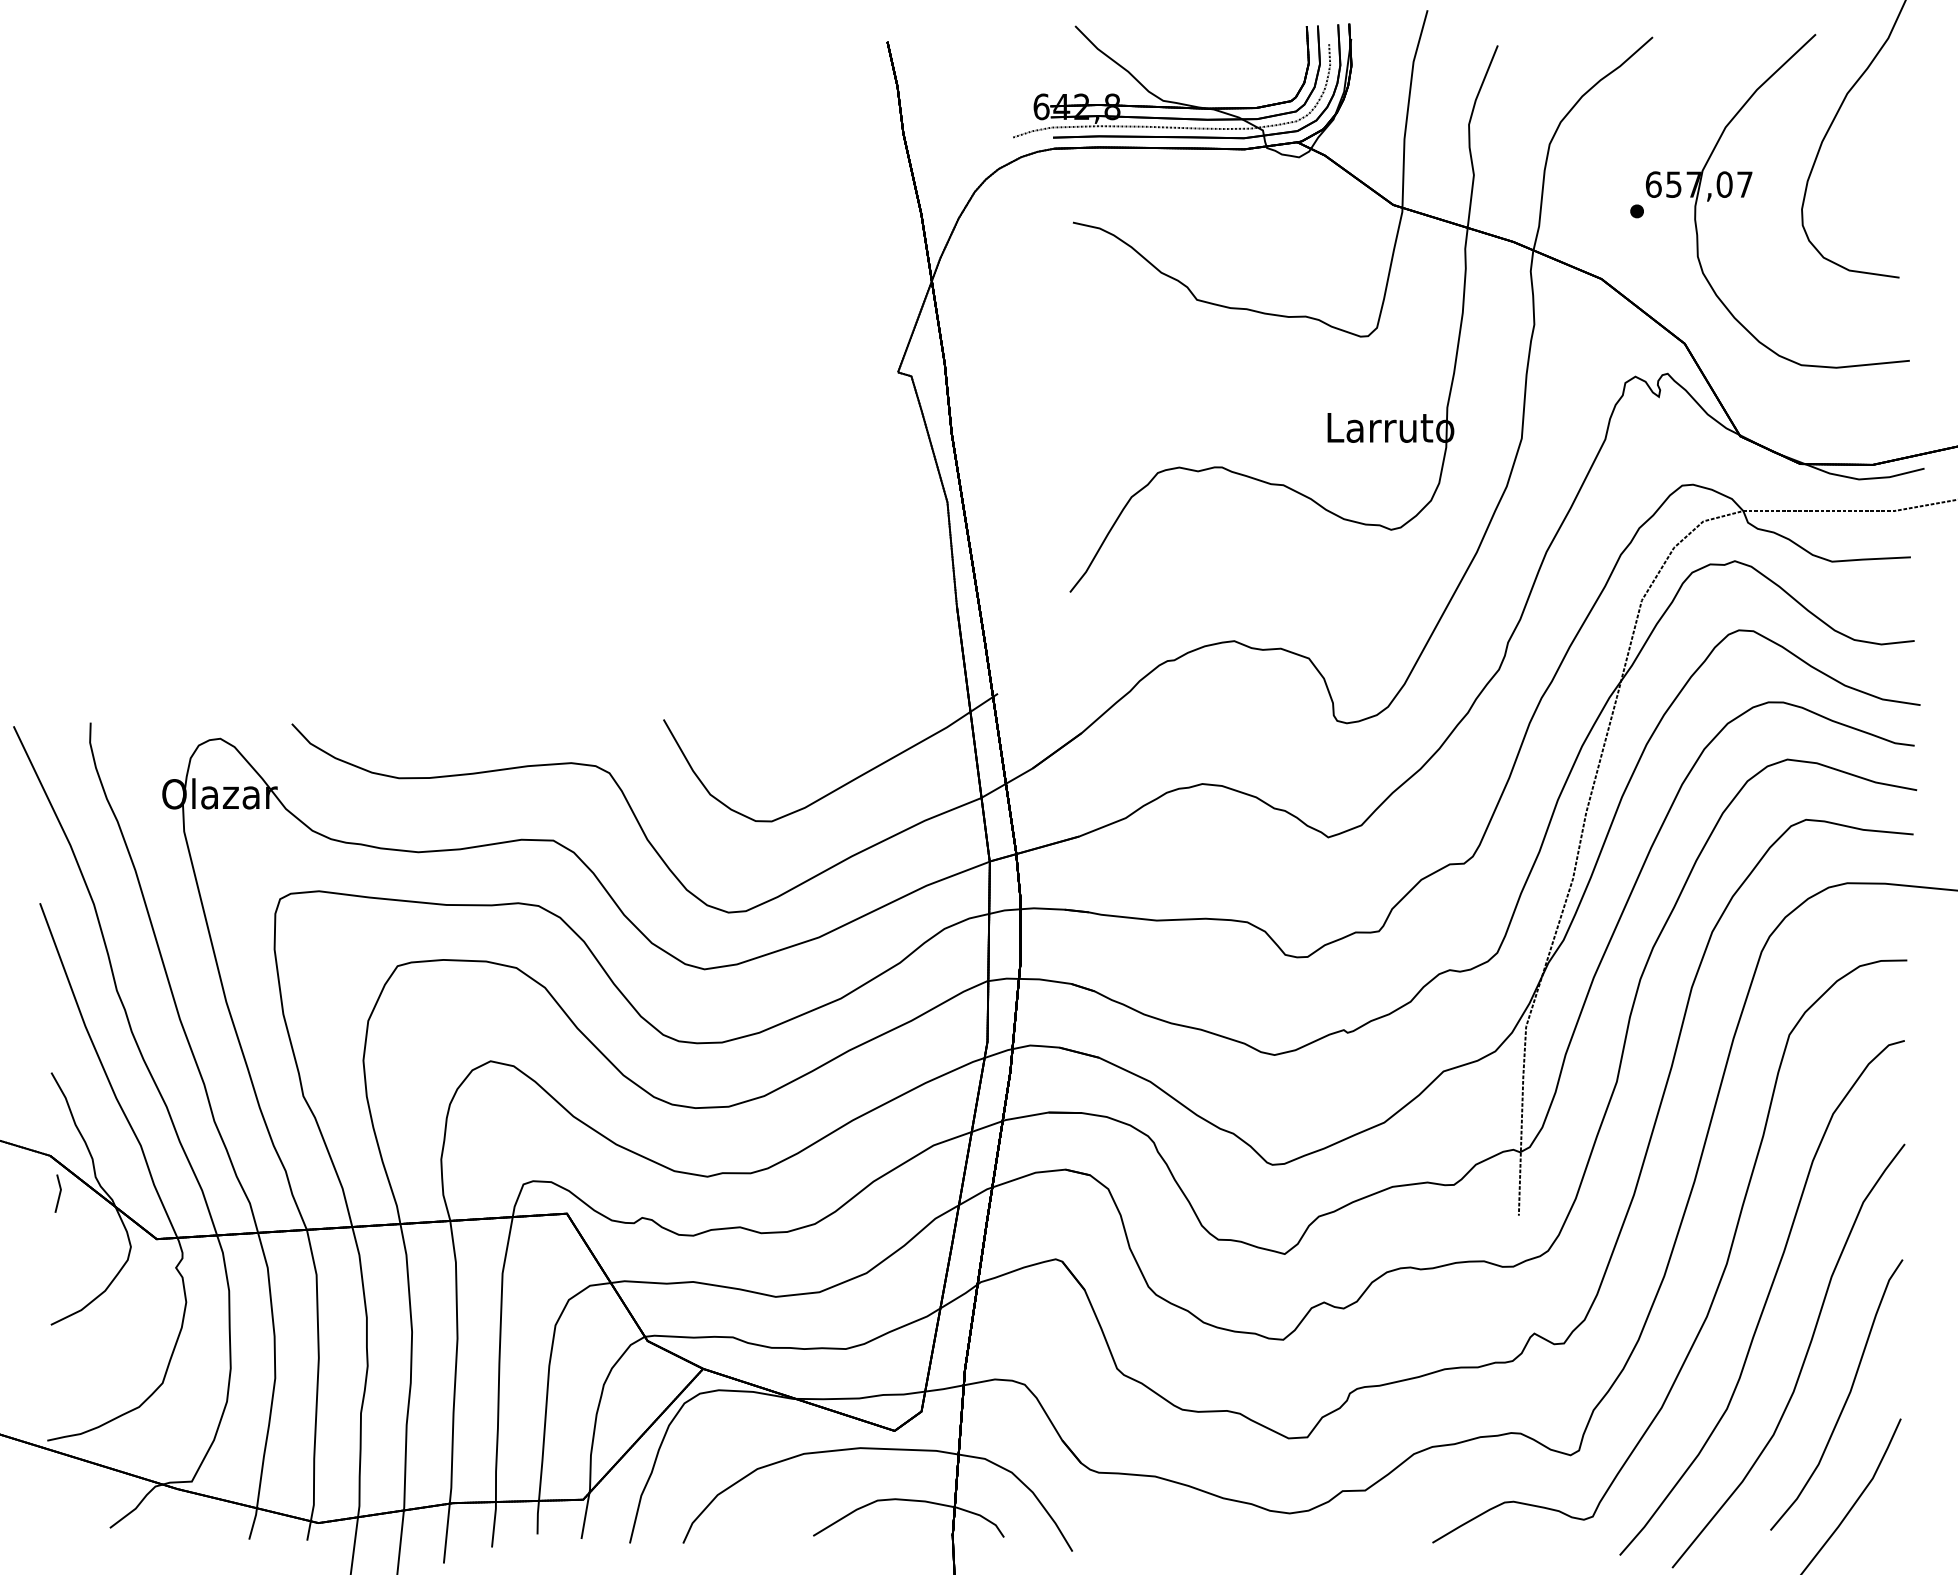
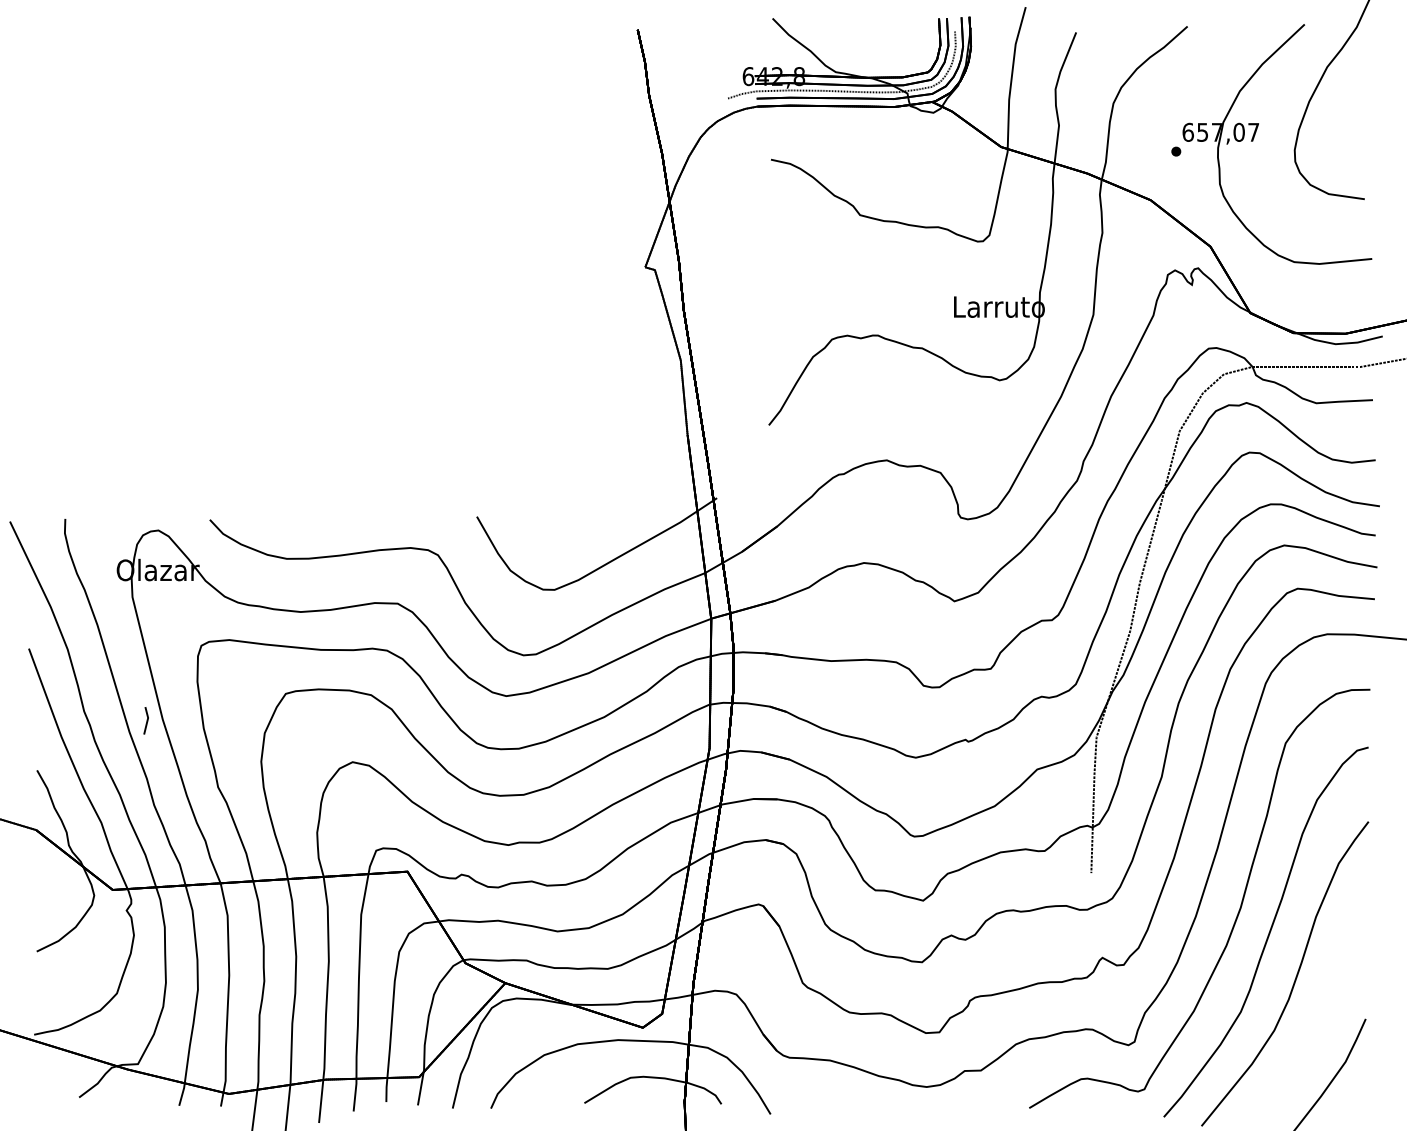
part: (57, 1193) -> (145, 720), moved
part: (1846, 1398) -> (1326, 1004), removed

